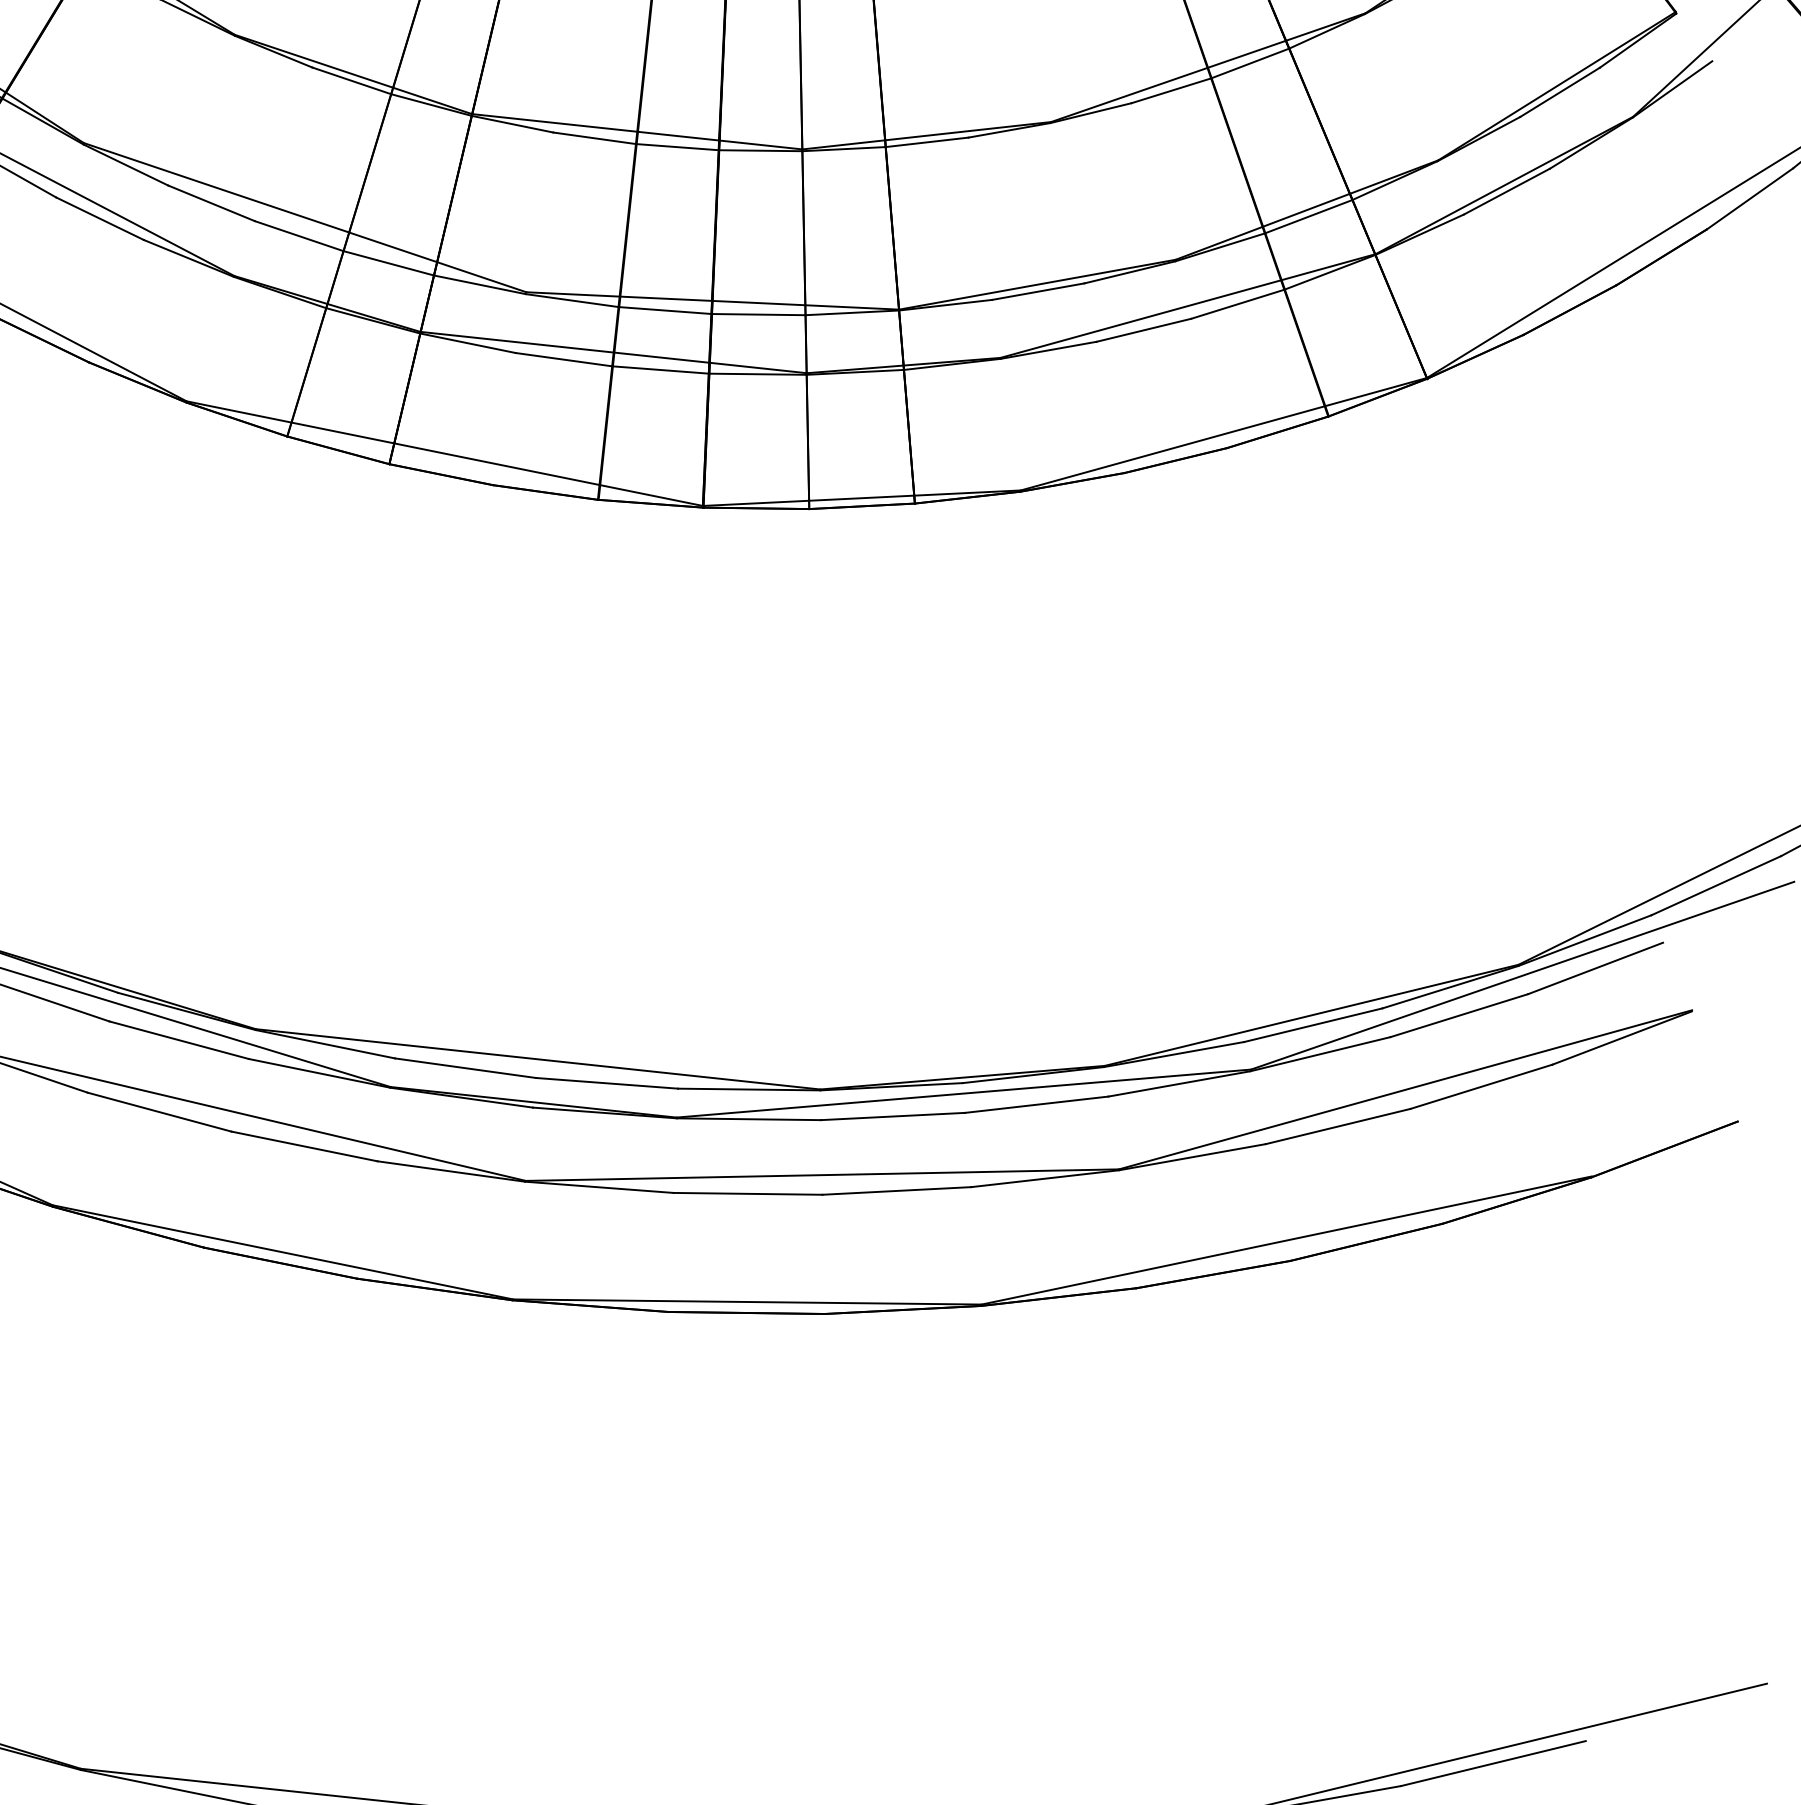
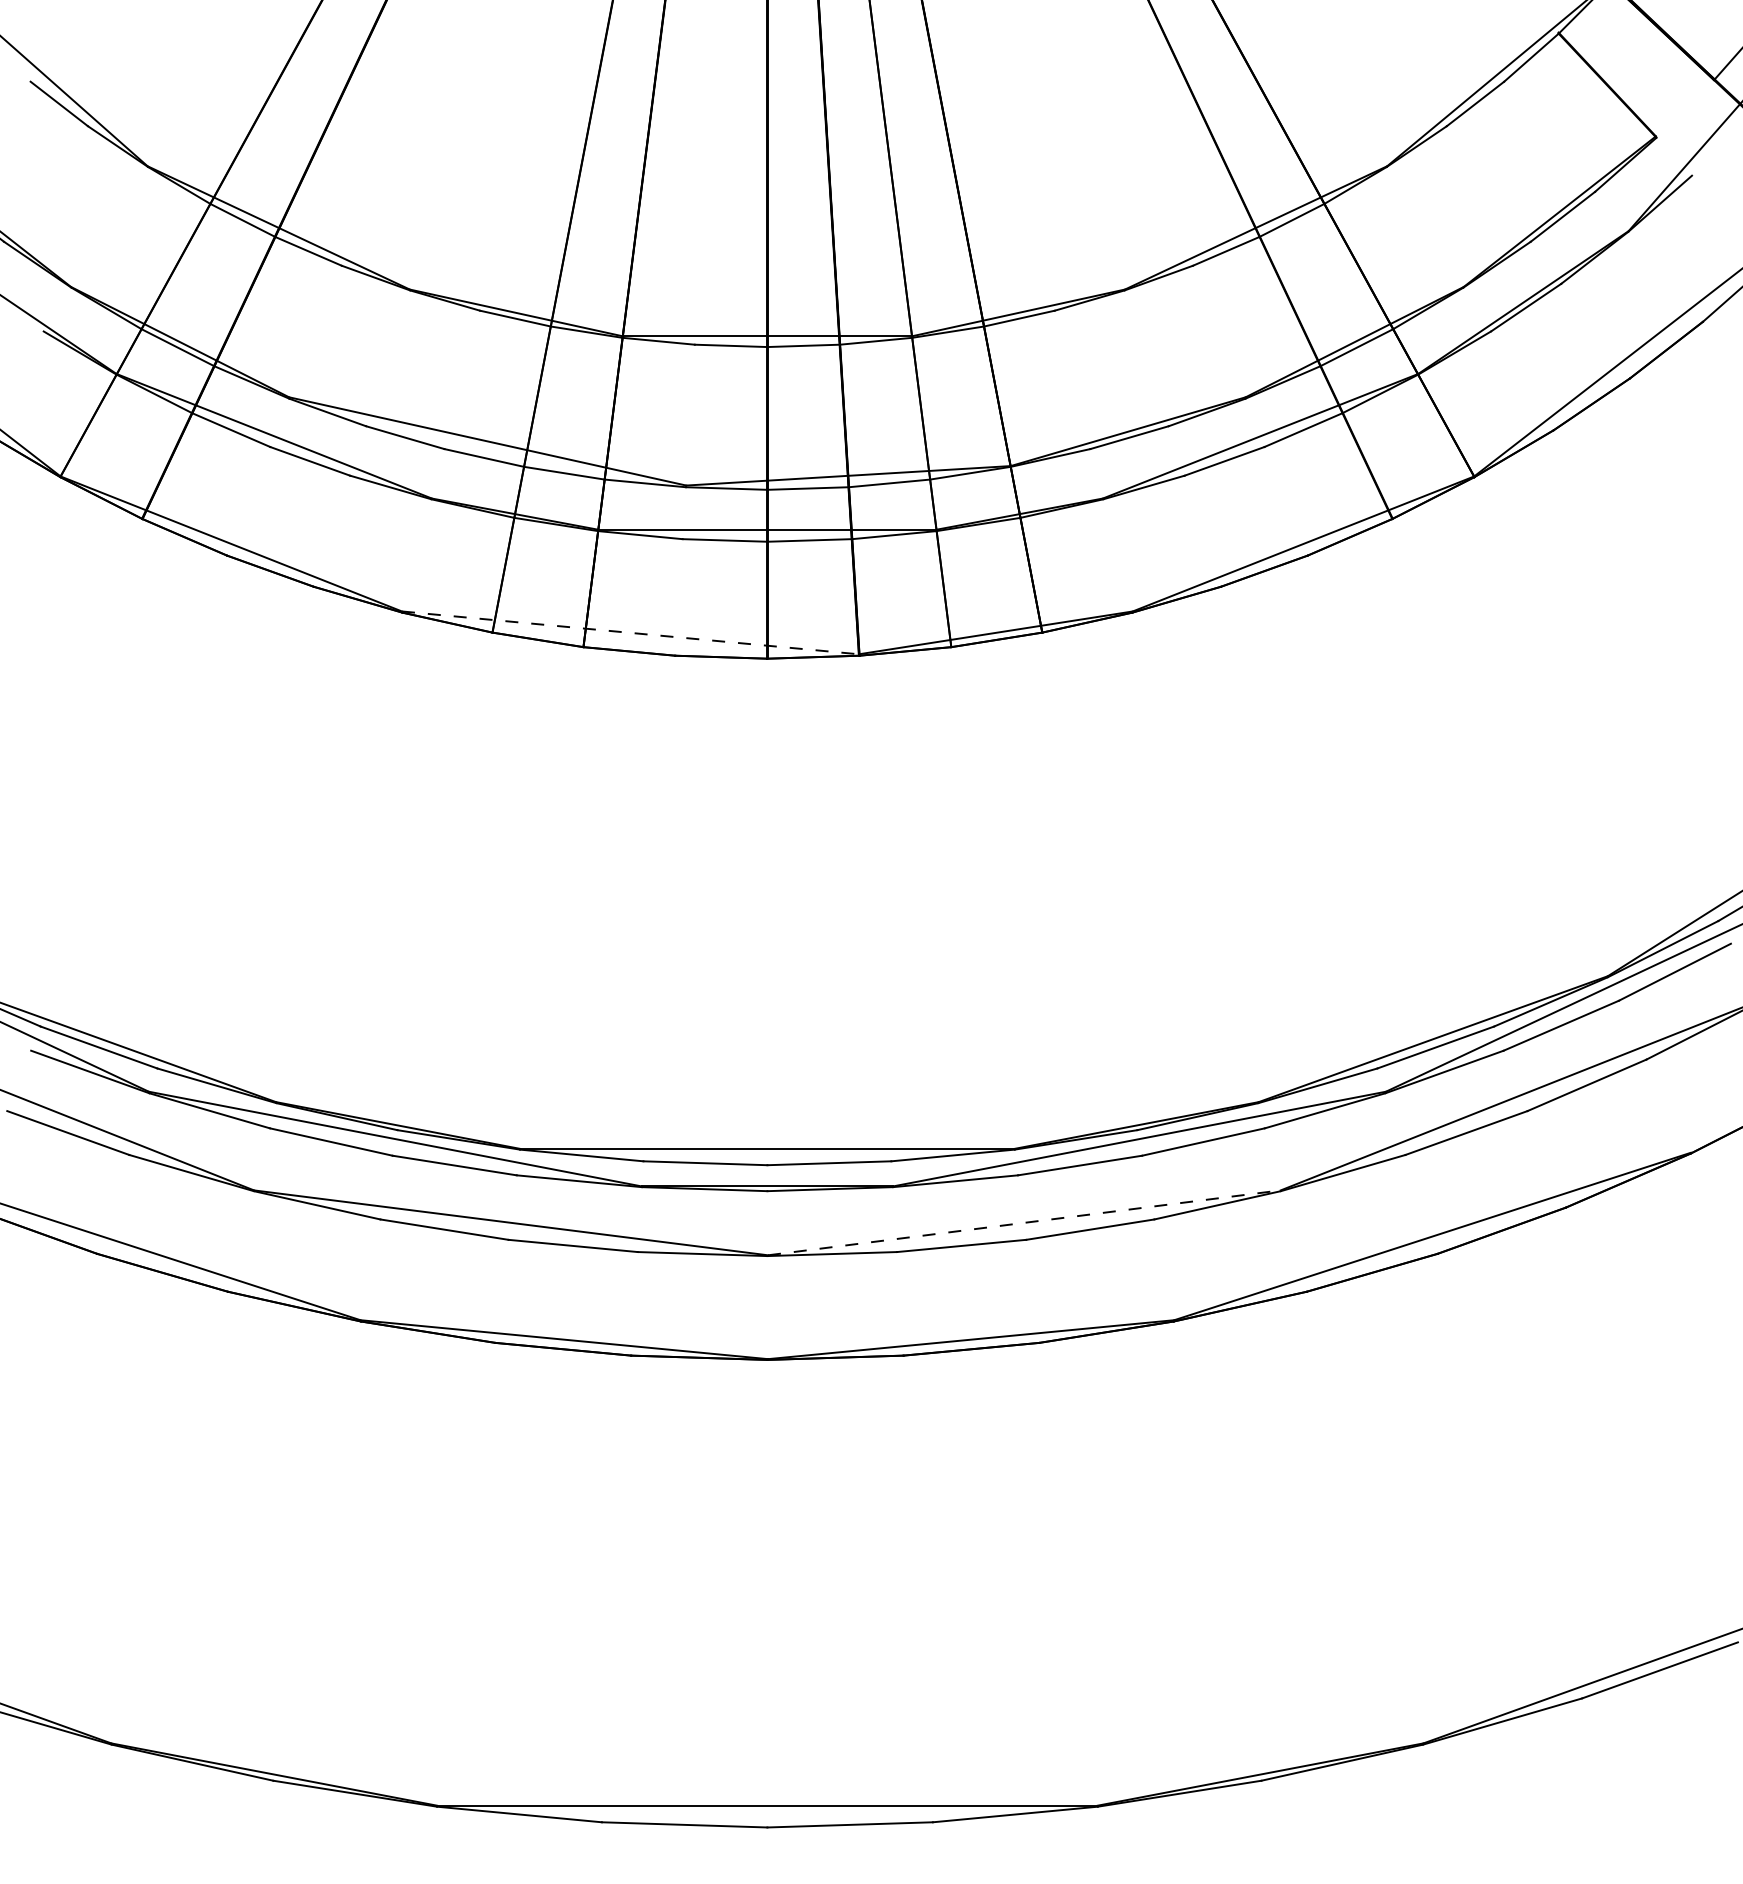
line: (444, 453) -> (630, 632), solid -> dashed
line: (822, 1174) -> (1024, 1222), solid -> dashed

